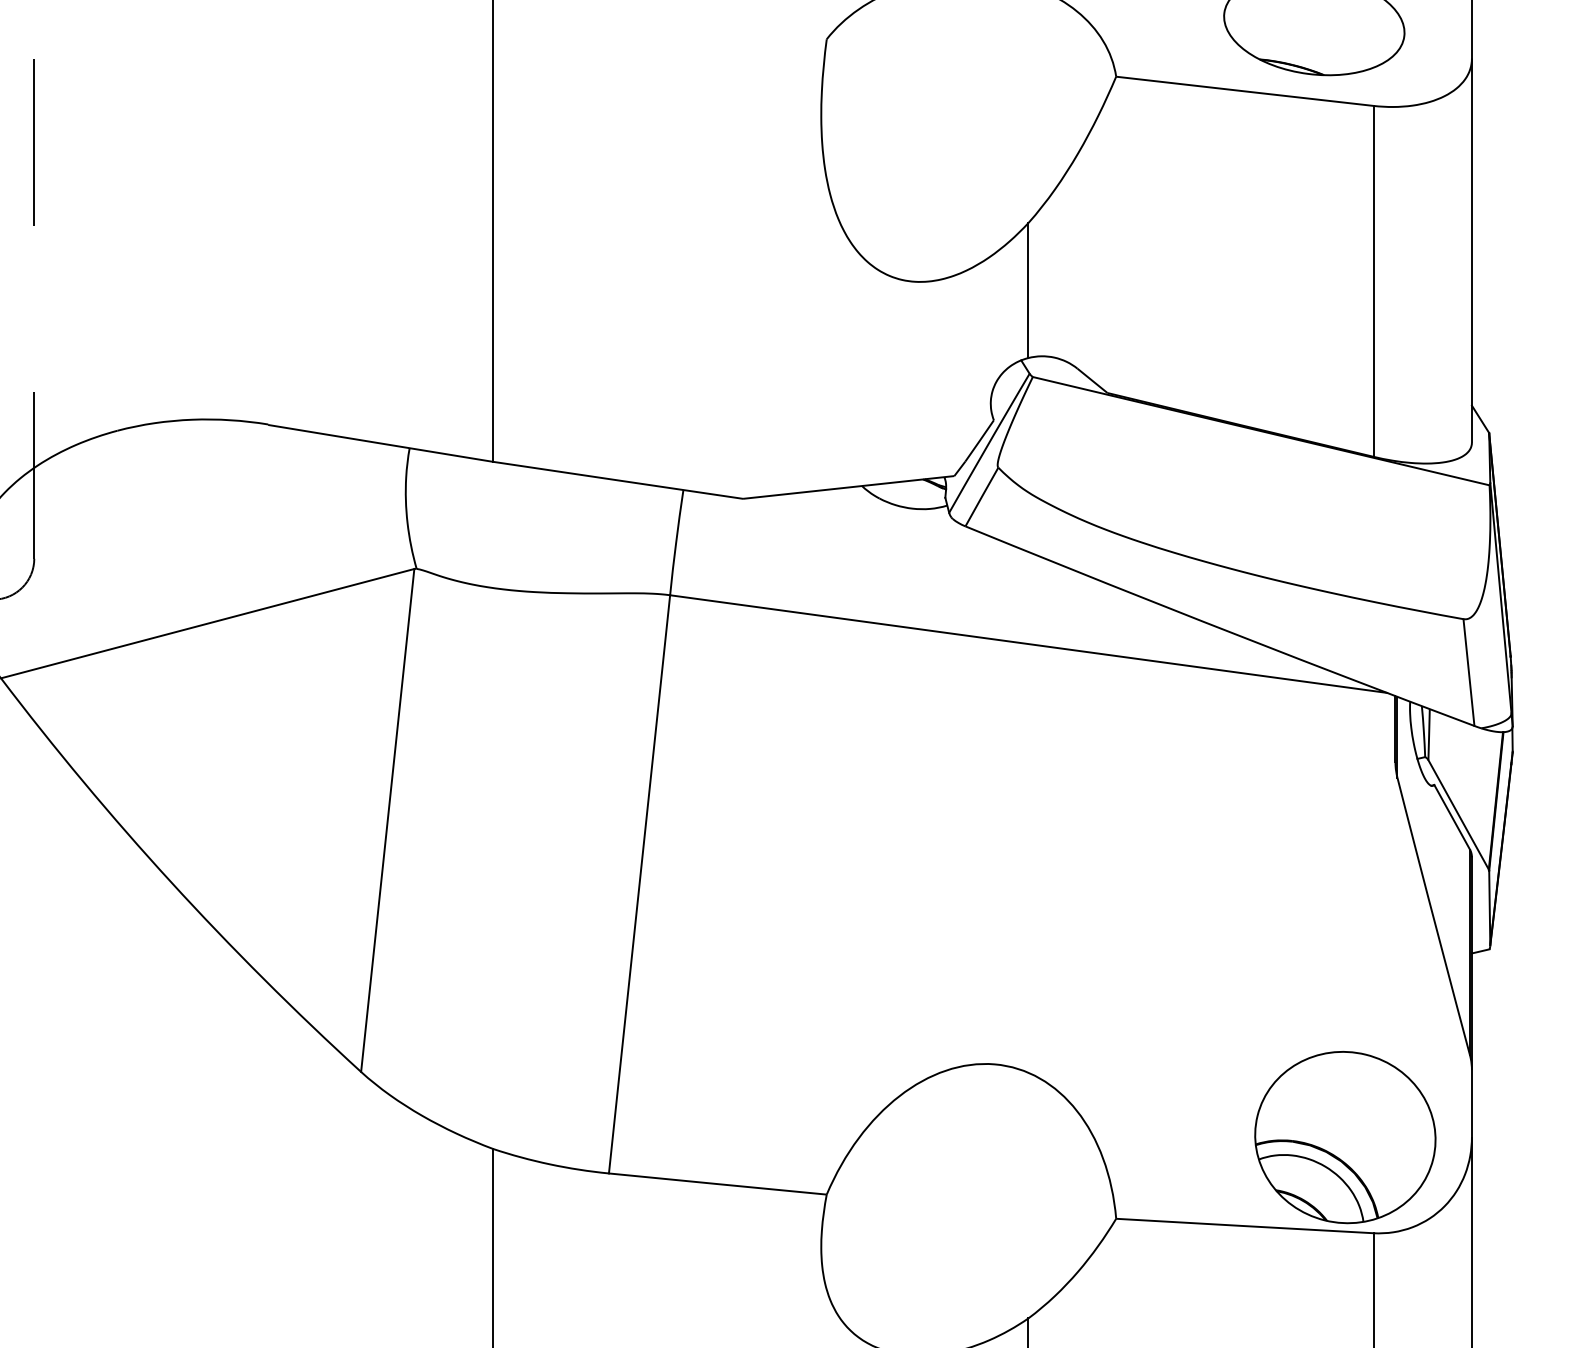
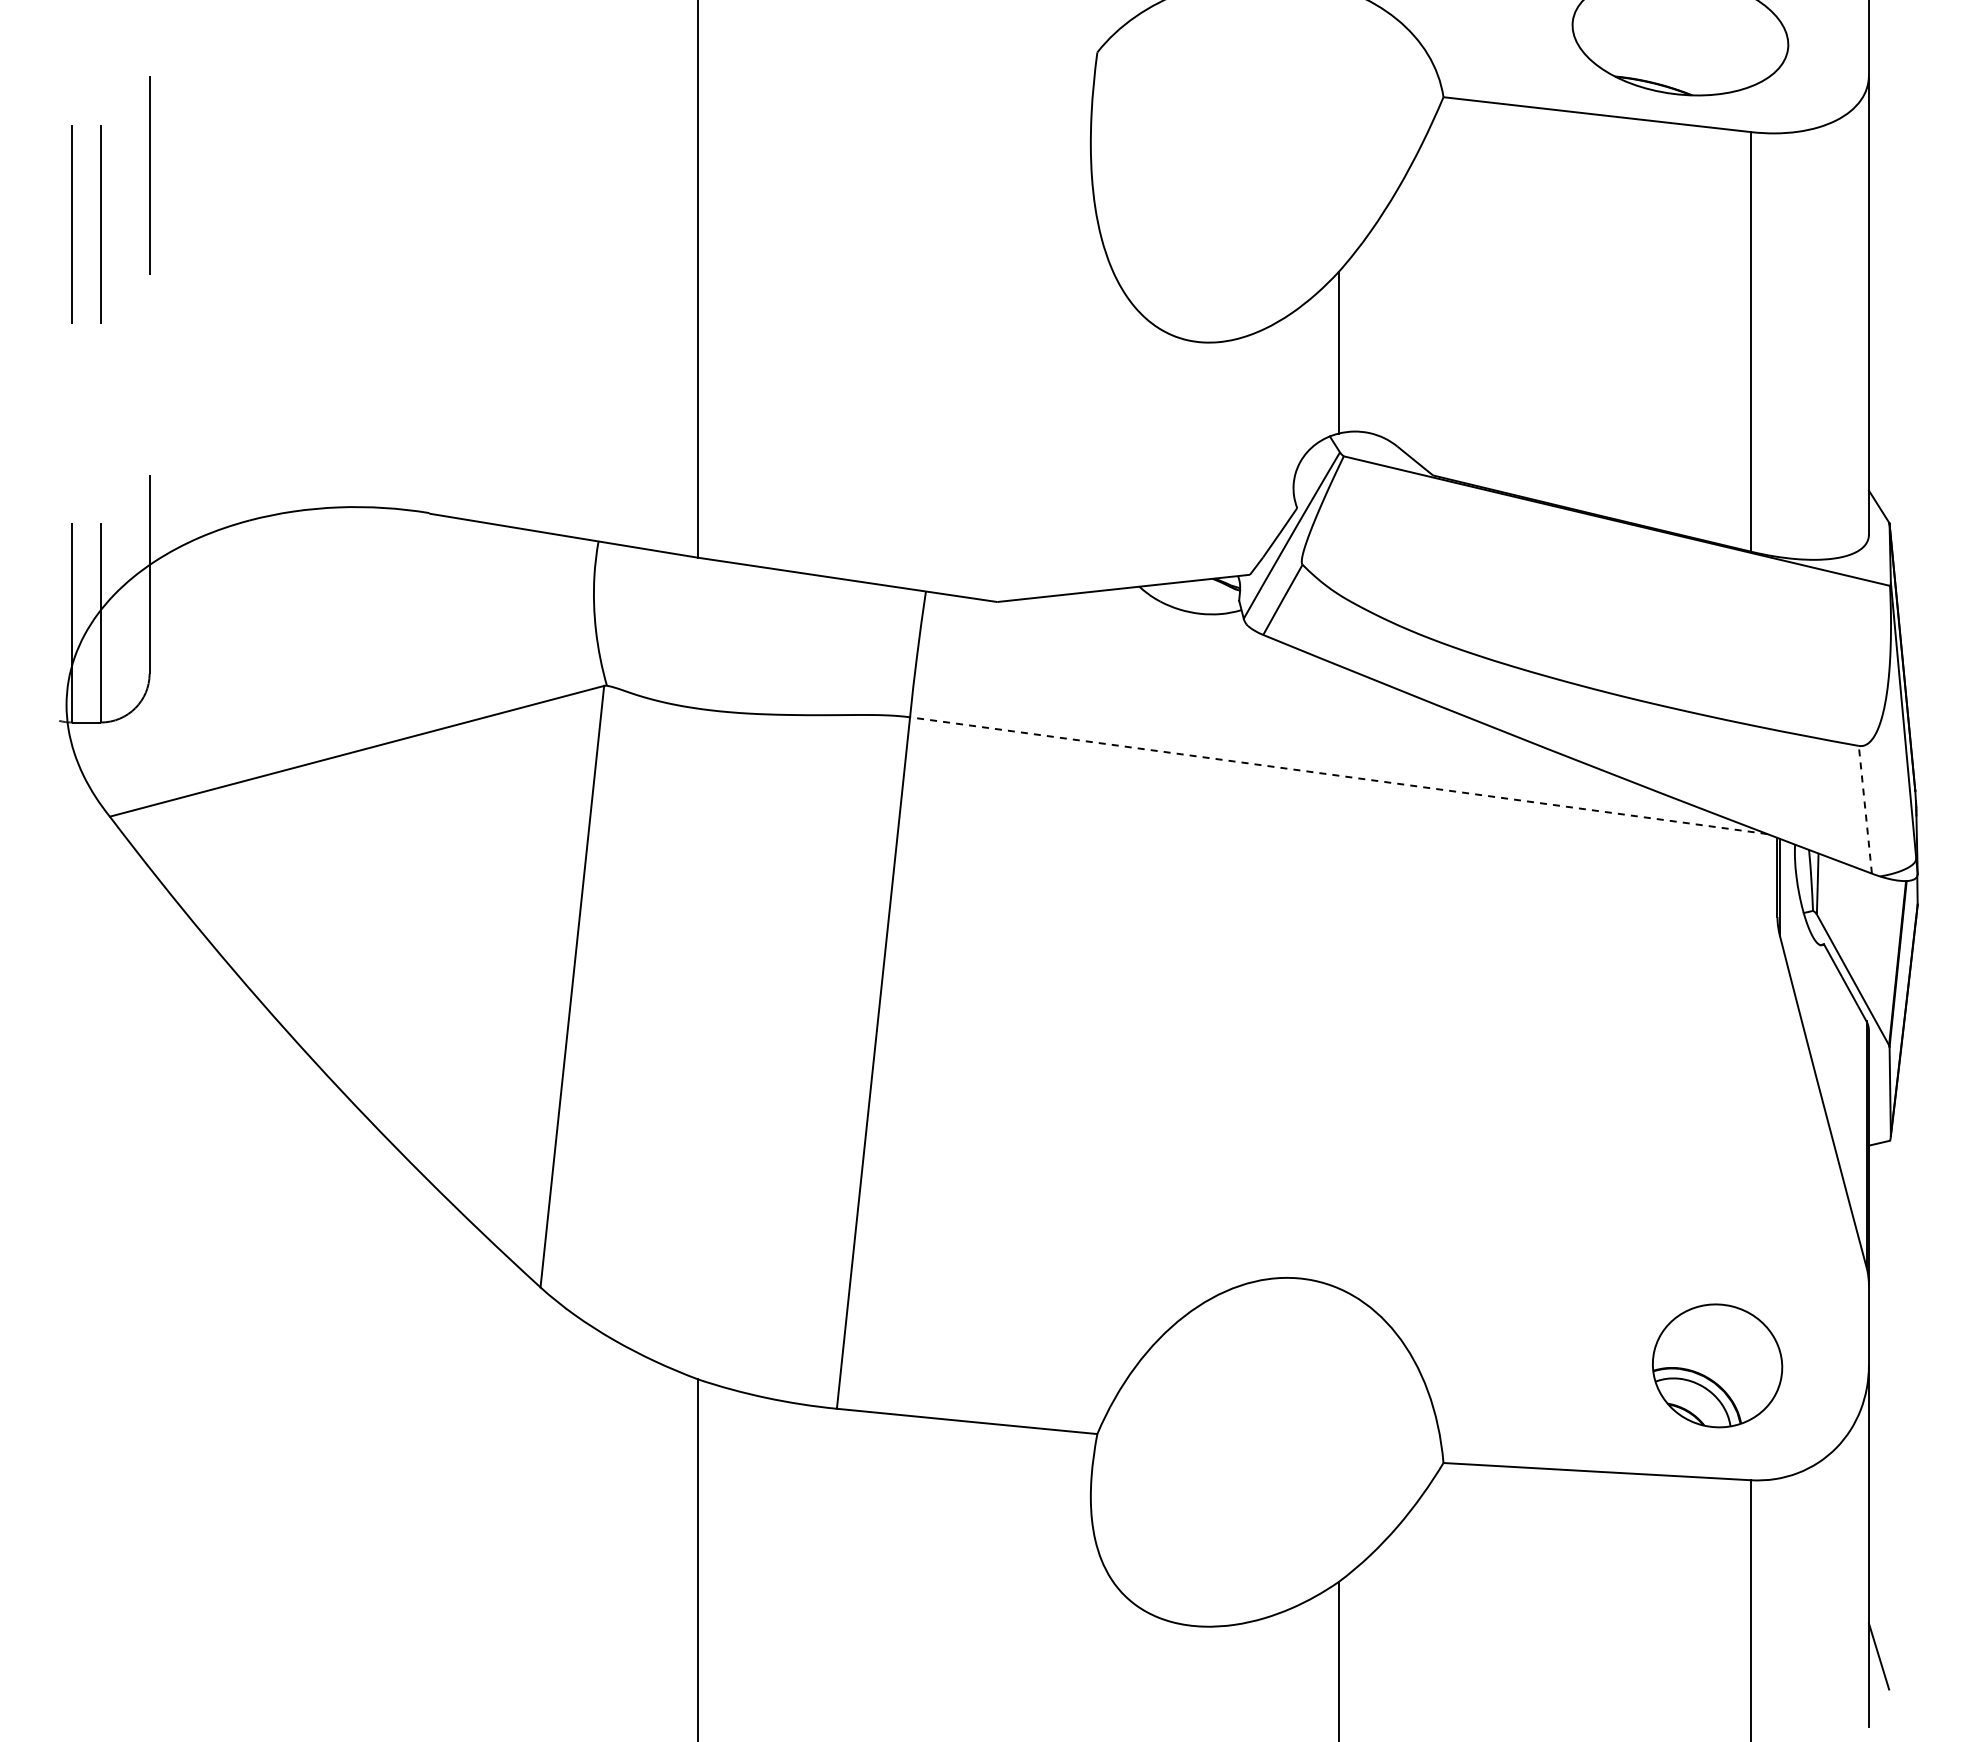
line: (1028, 643) -> (1338, 775), solid -> dashed
line: (1469, 672) -> (1865, 809), solid -> dashed
part: (1345, 1137) -> (1717, 1365), size x0.6

